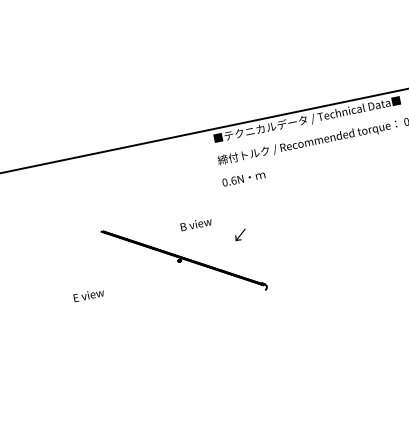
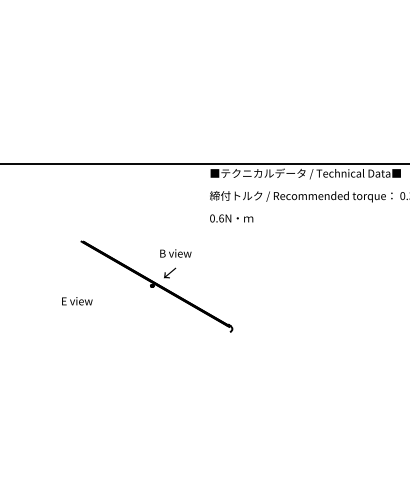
text: (240, 234) -> (170, 272), moved
text: (89, 295) -> (77, 301), moved

